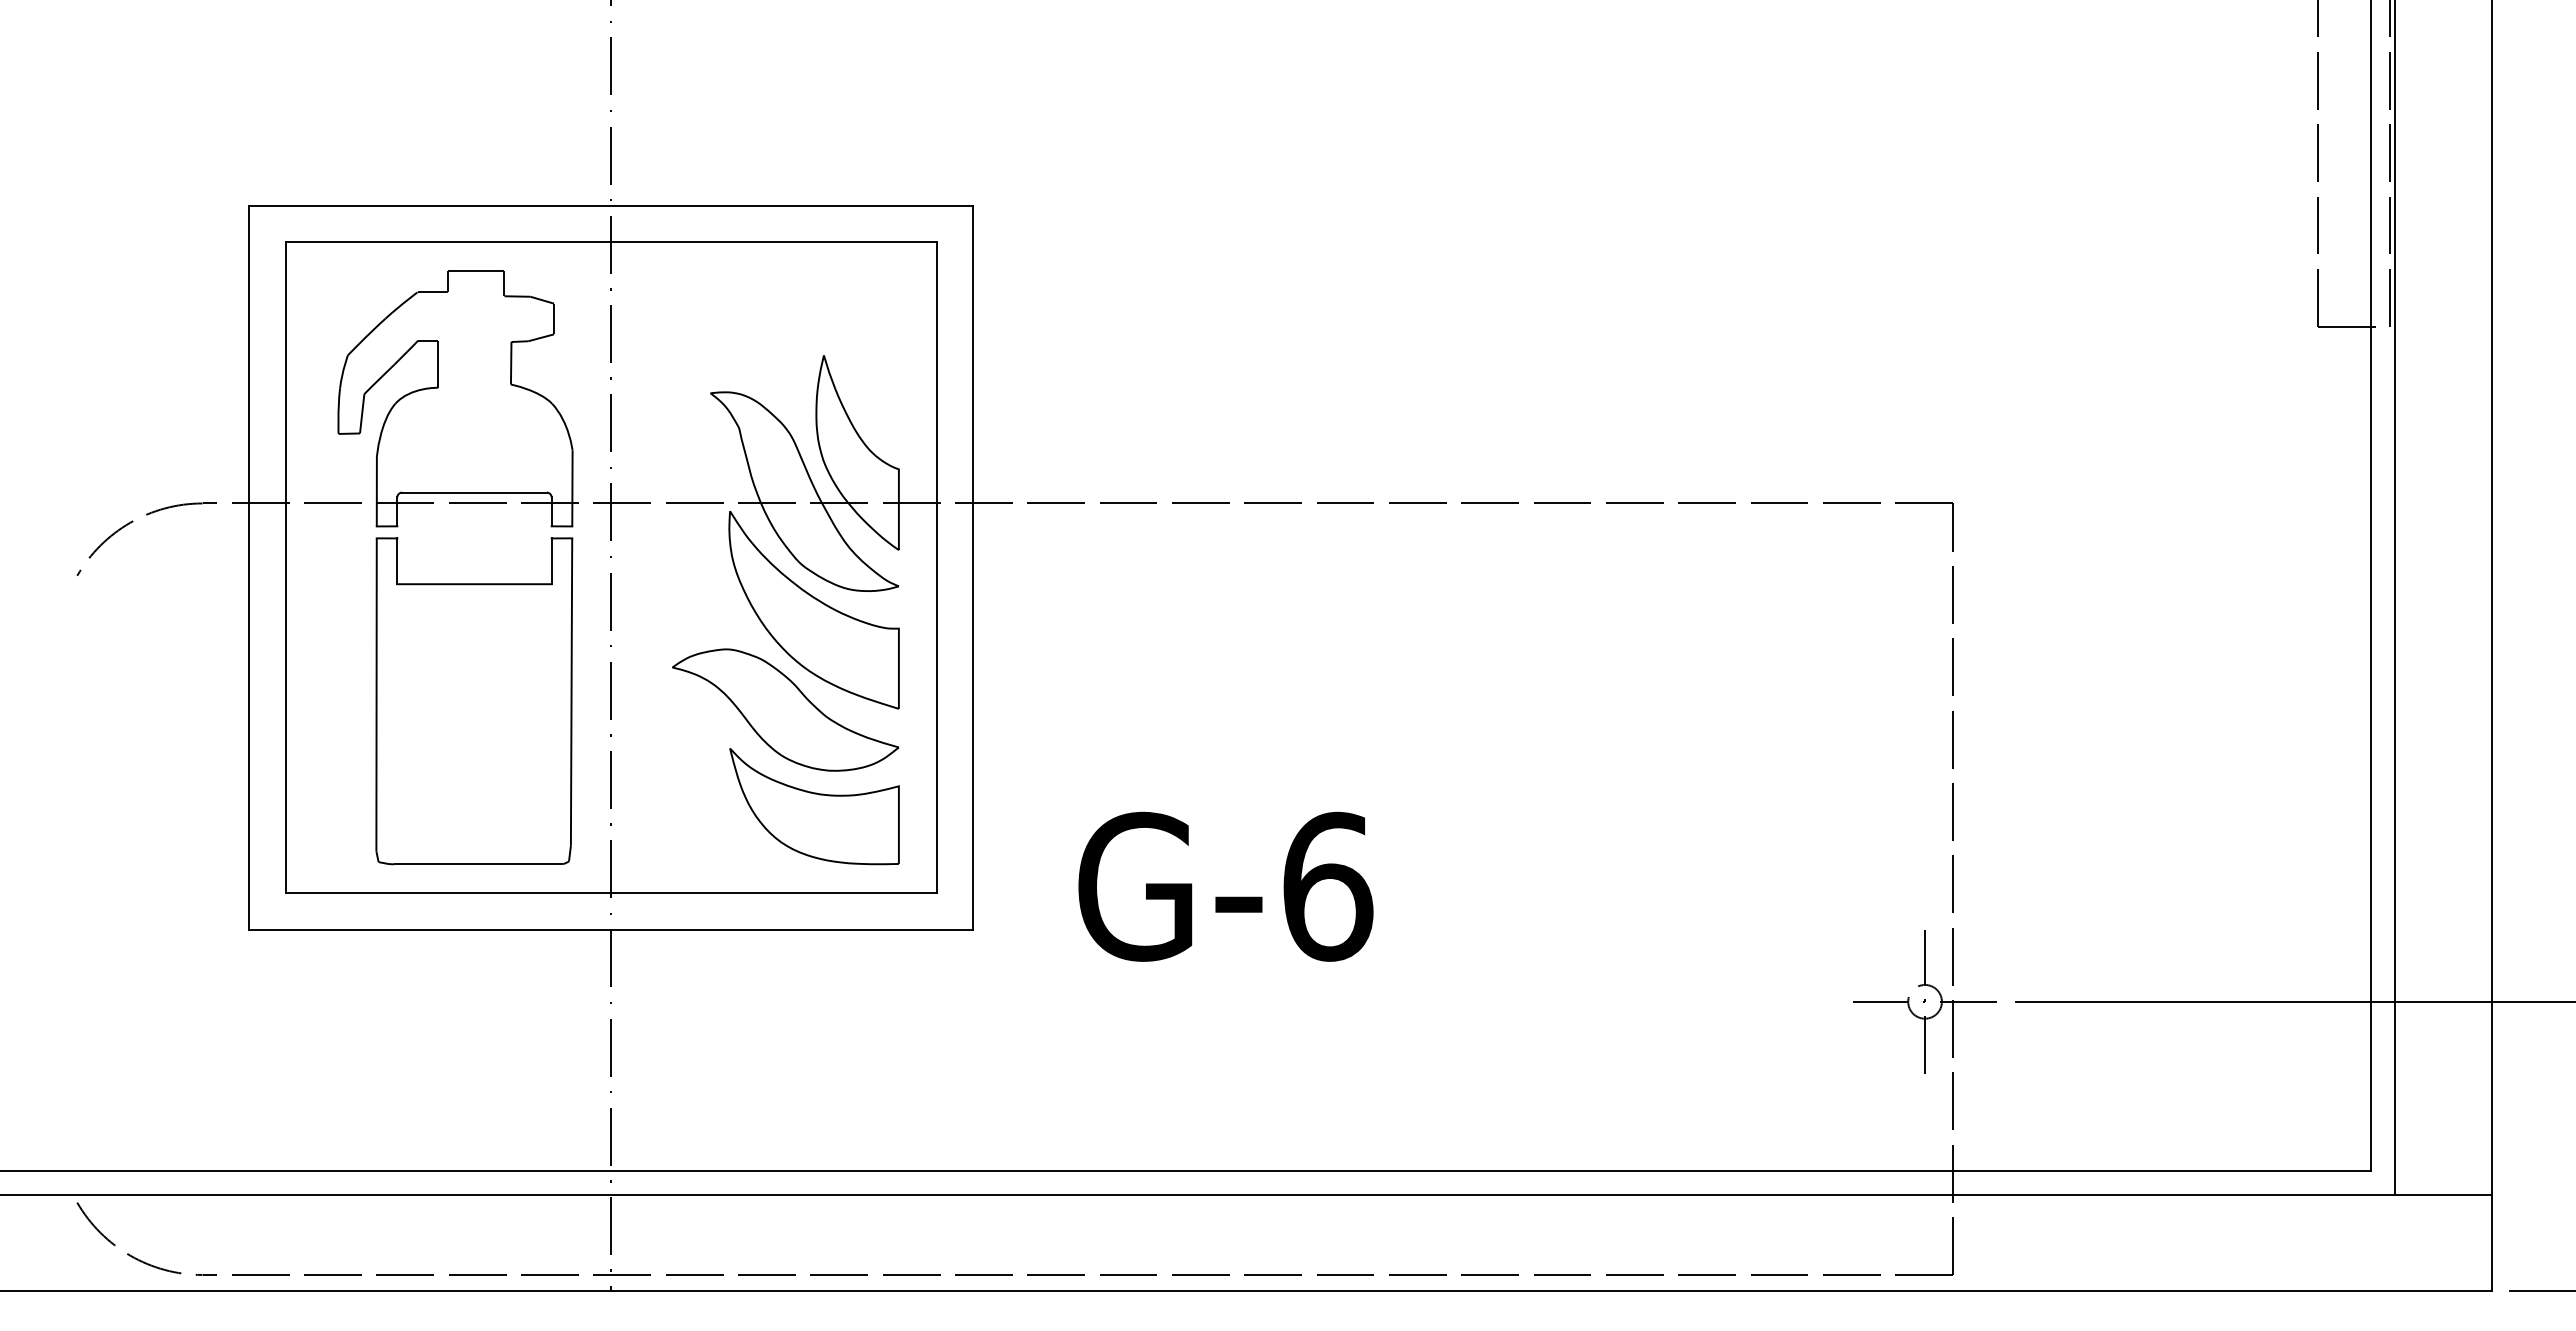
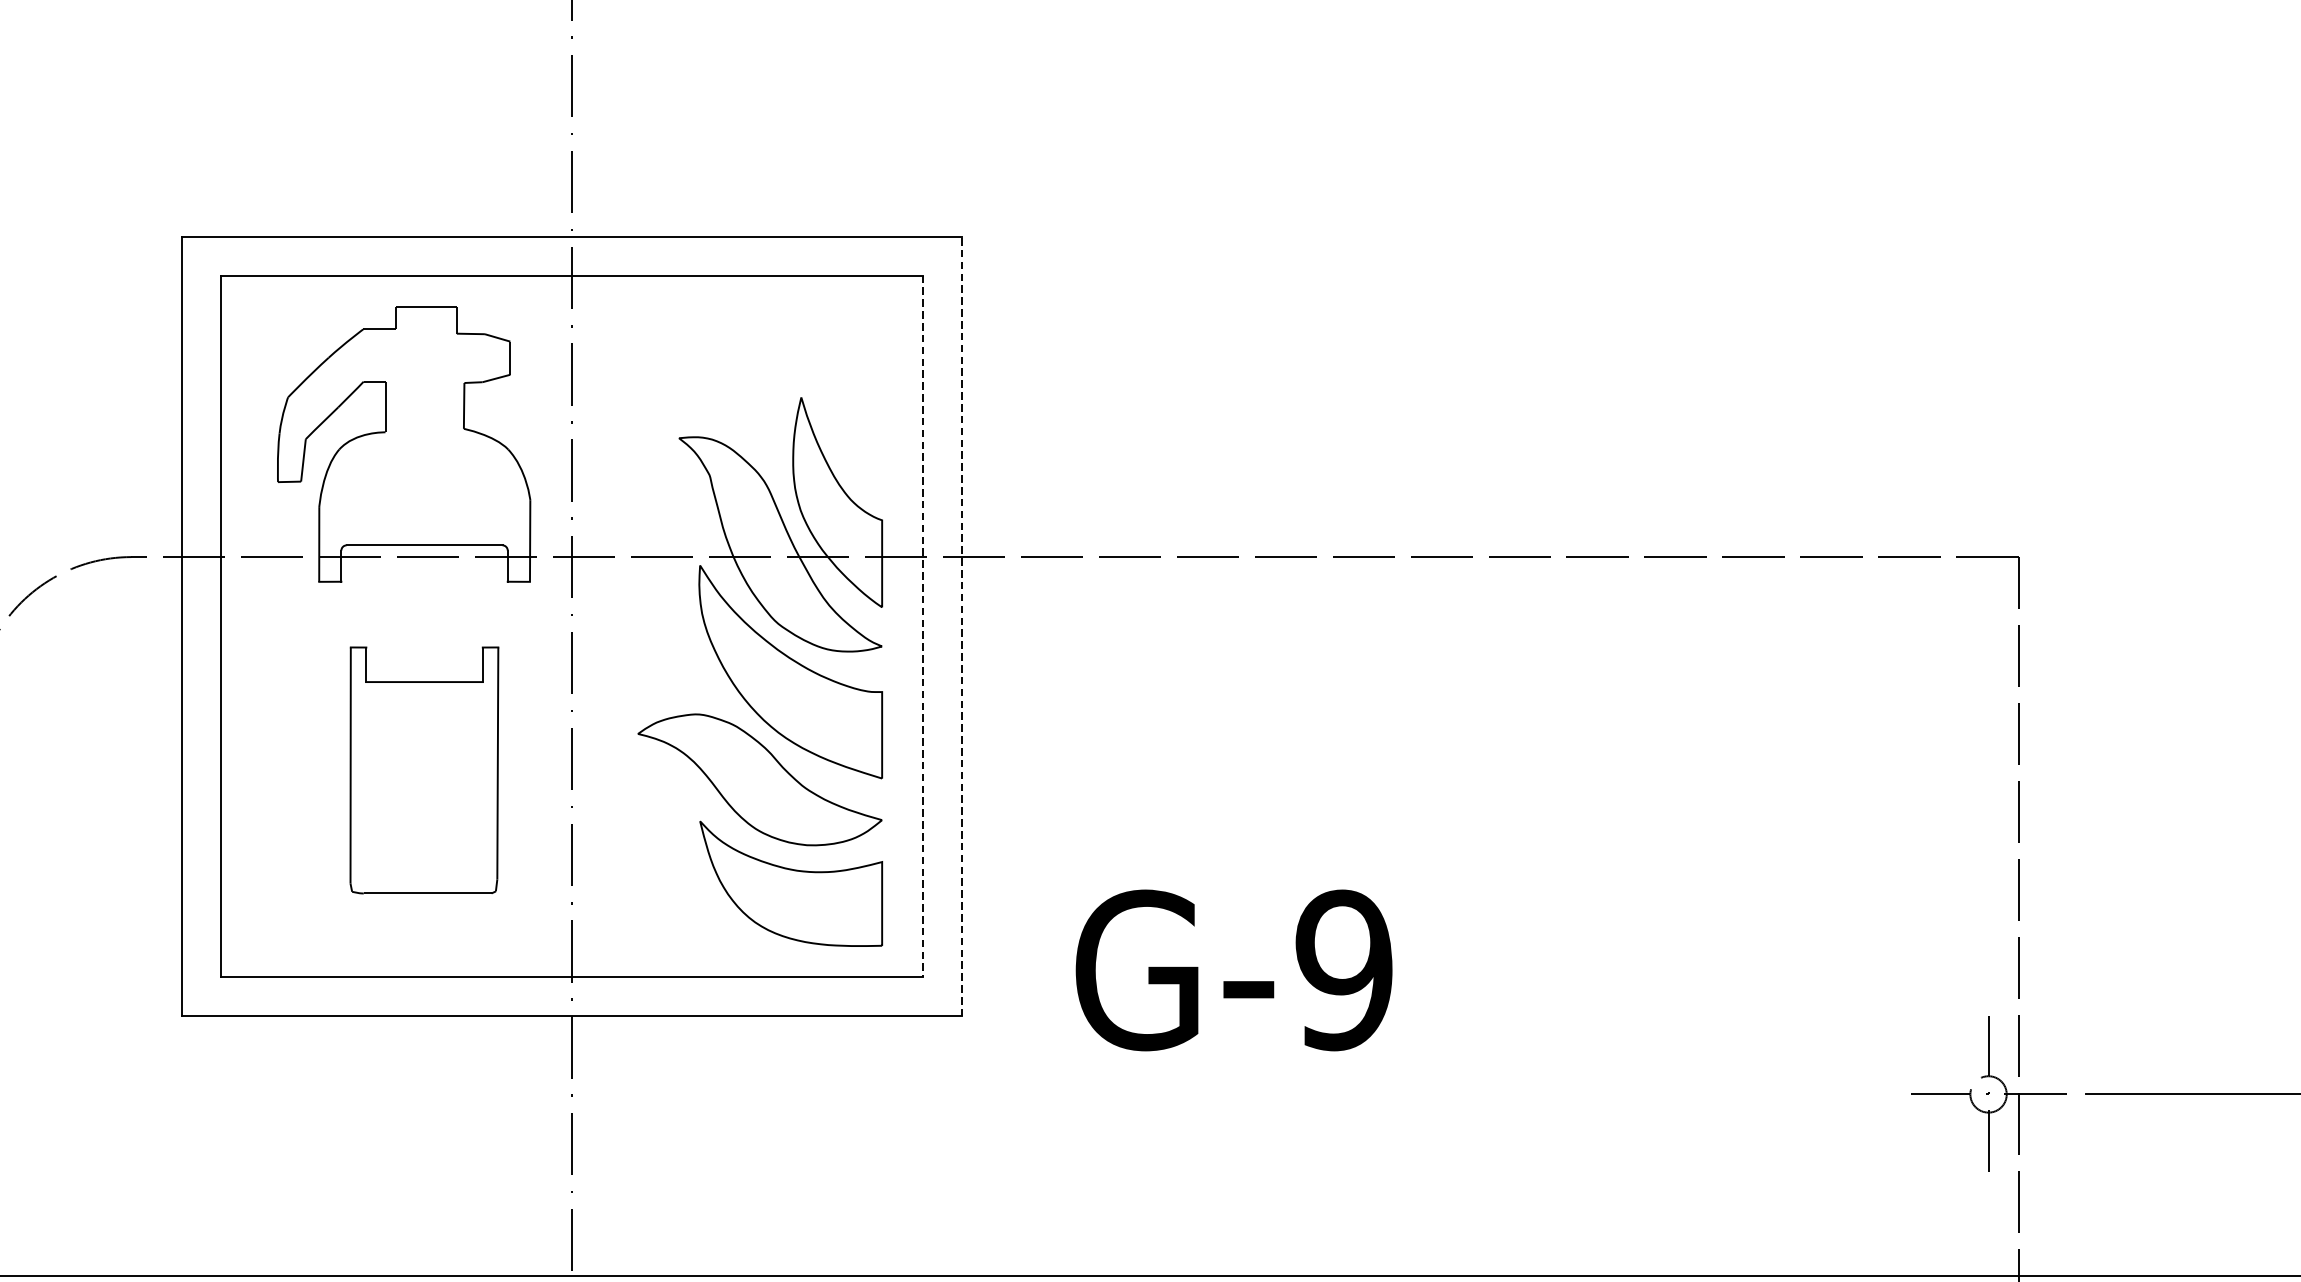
line: (972, 567) -> (961, 626), solid -> dashed
line: (936, 568) -> (922, 627), solid -> dashed
part: (474, 701) -> (424, 770), size x0.7
text: (1327, 886) -> (1344, 970), G-6 -> G-9

